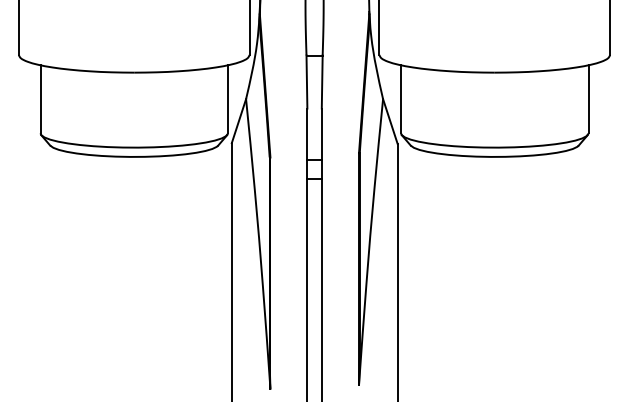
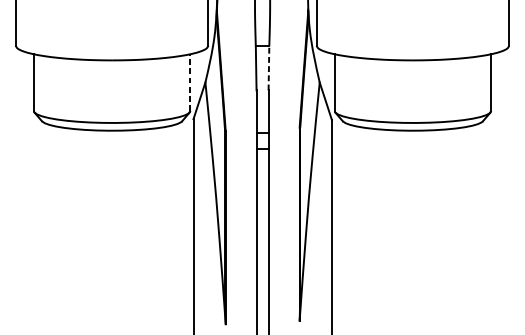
line: (322, 82) -> (269, 68), solid -> dashed
line: (227, 98) -> (189, 81), solid -> dashed

